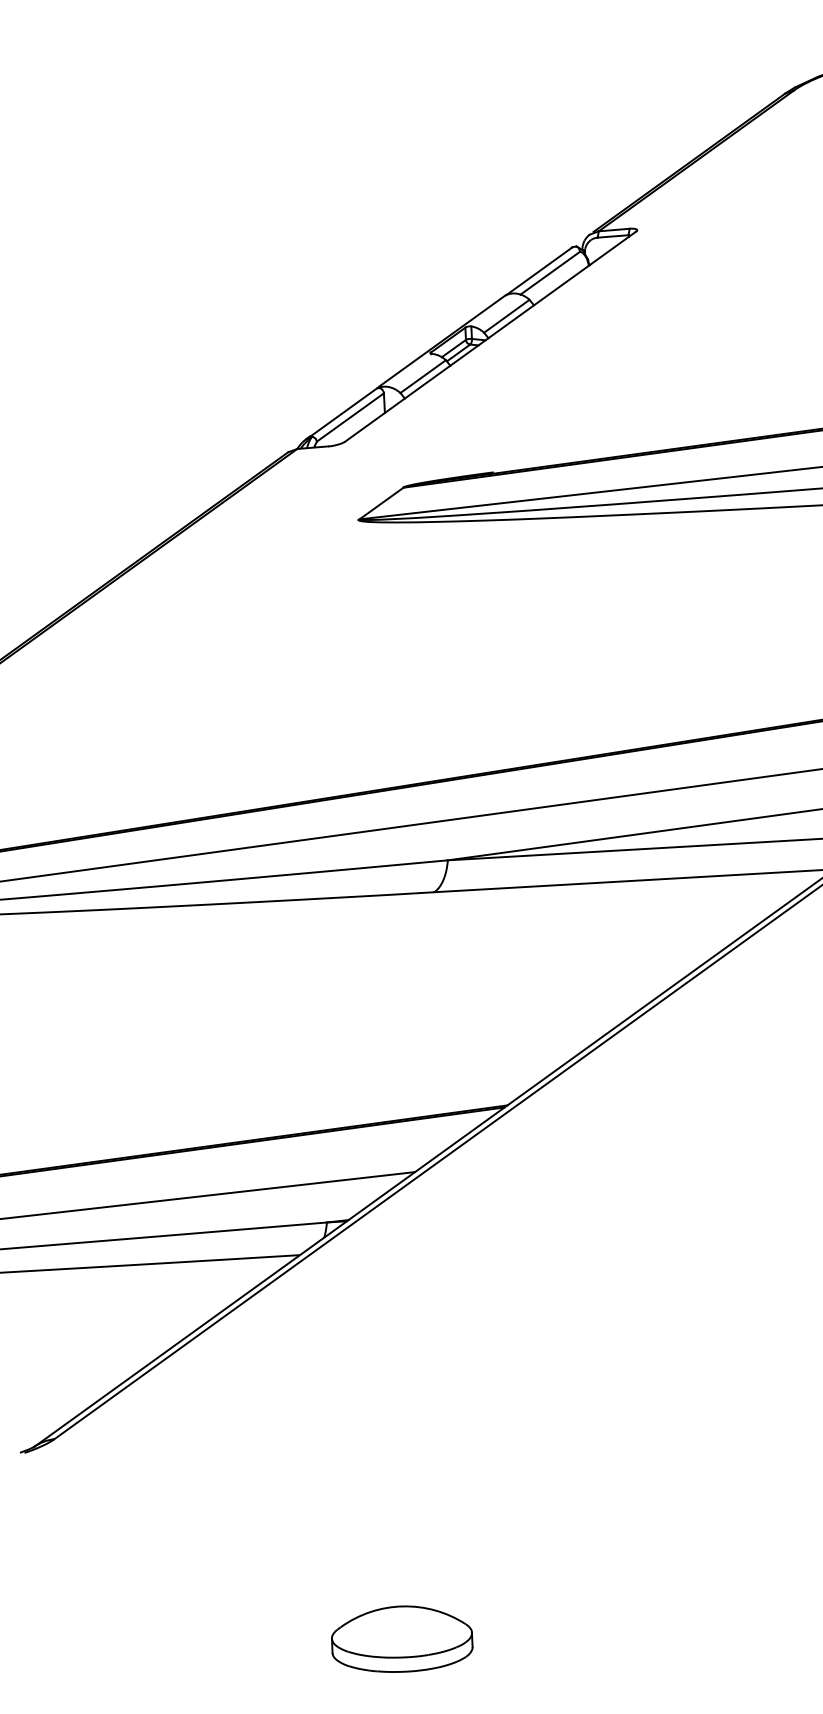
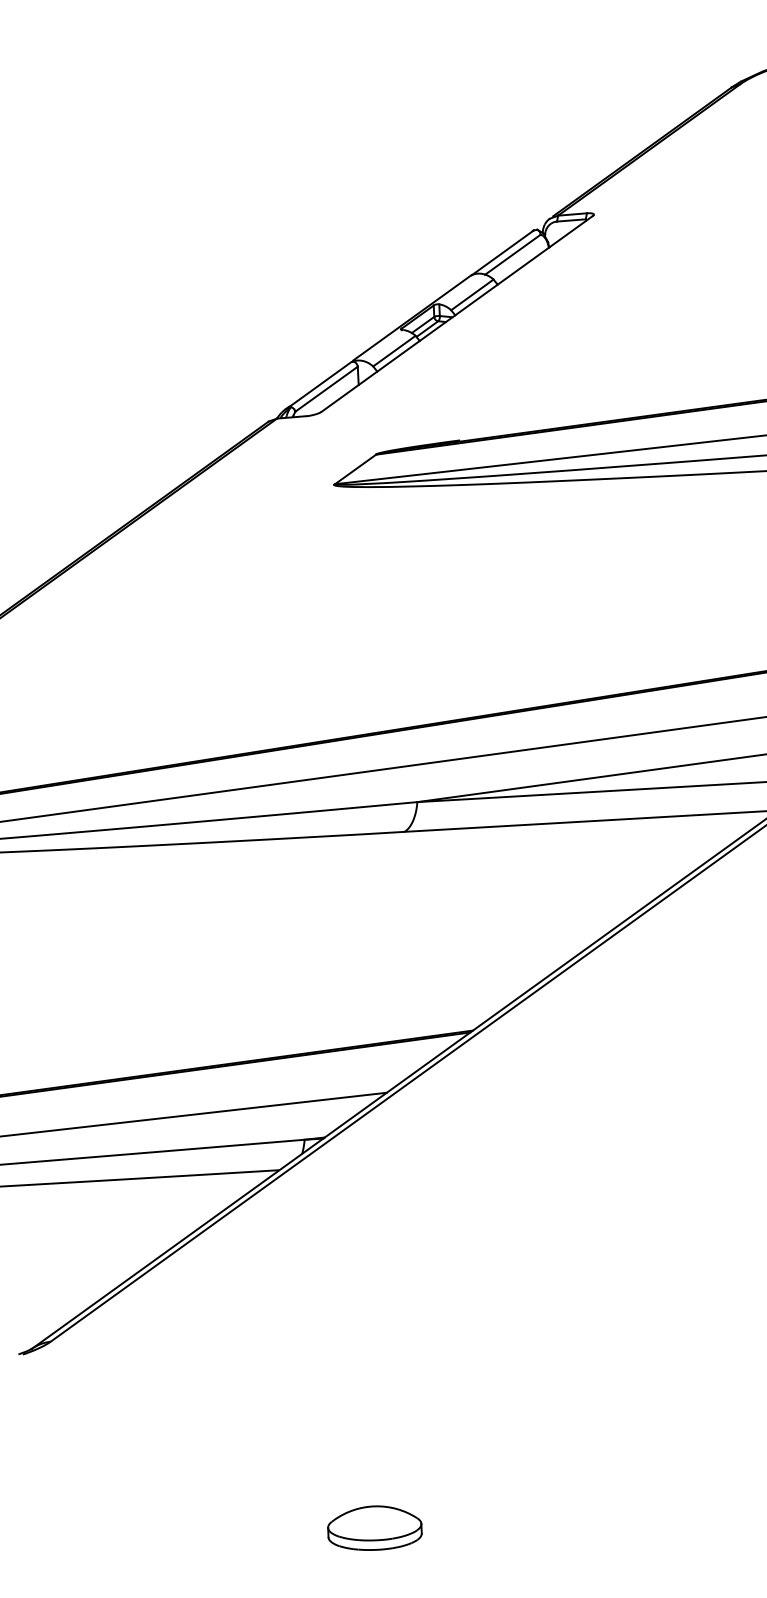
part: (402, 1638) -> (375, 1527), size x0.71

